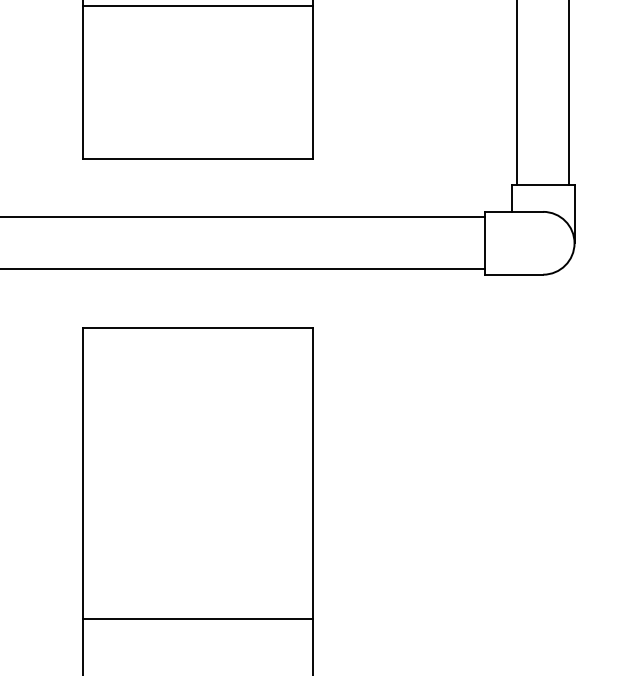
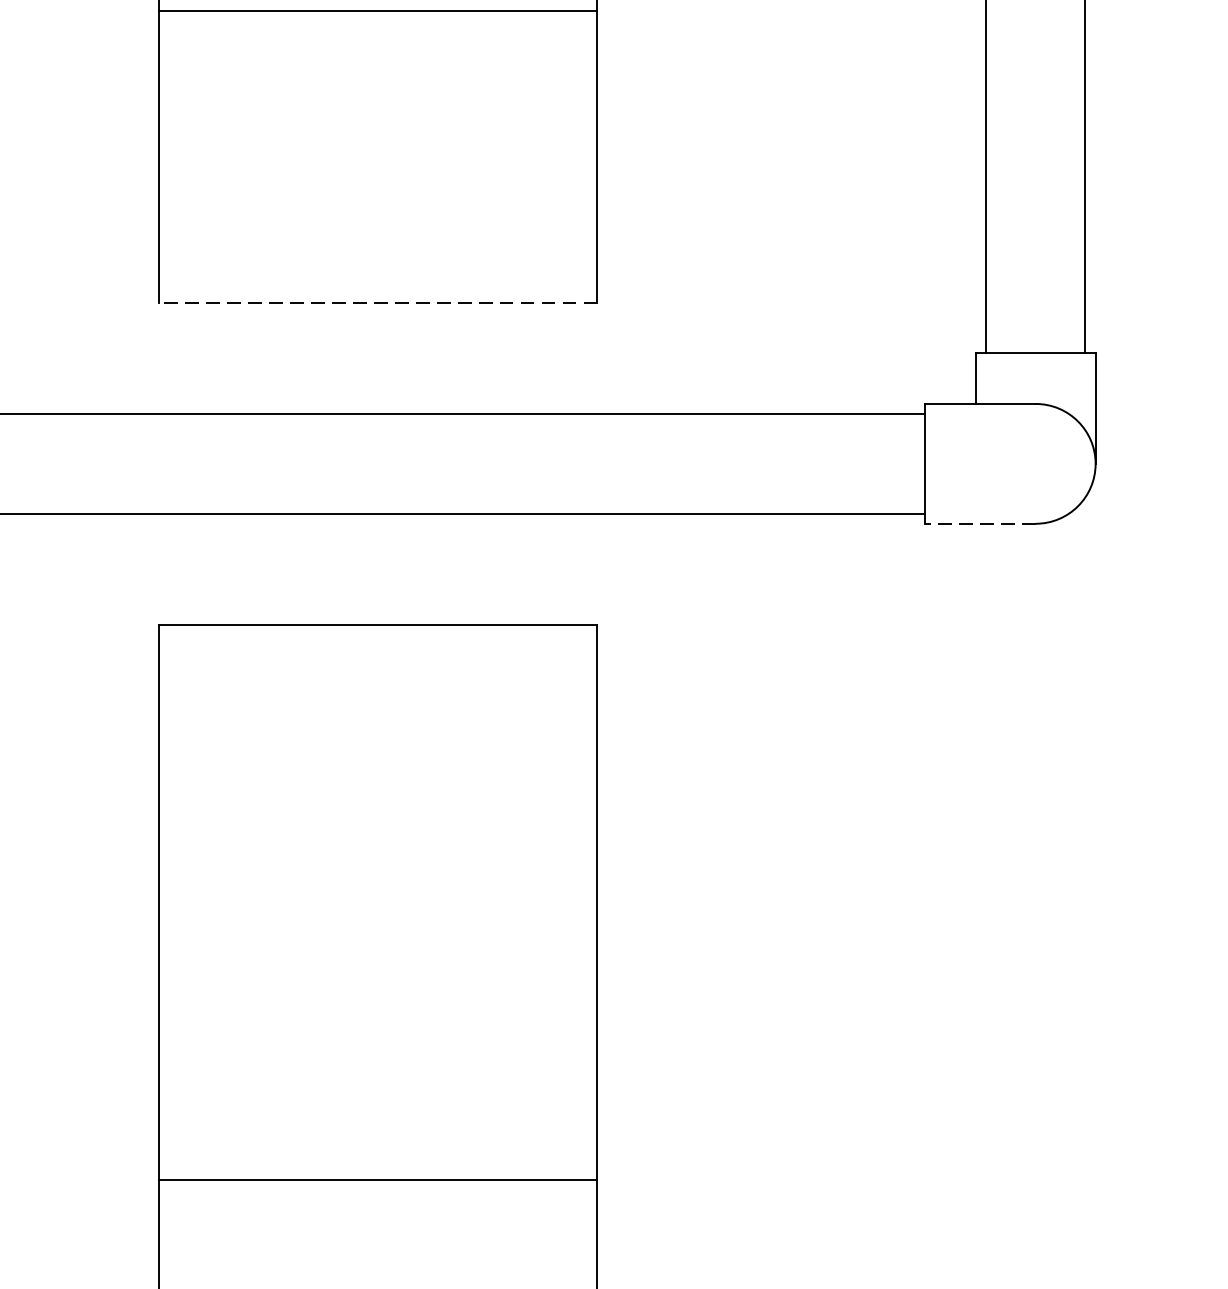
line: (198, 159) -> (378, 304), solid -> dashed
line: (513, 274) -> (979, 523), solid -> dashed

